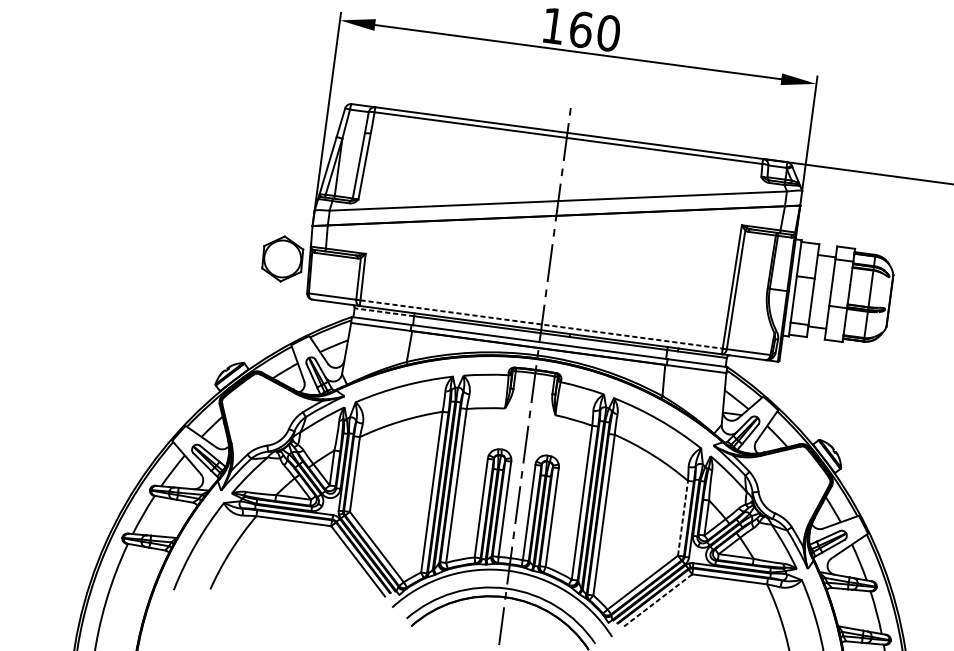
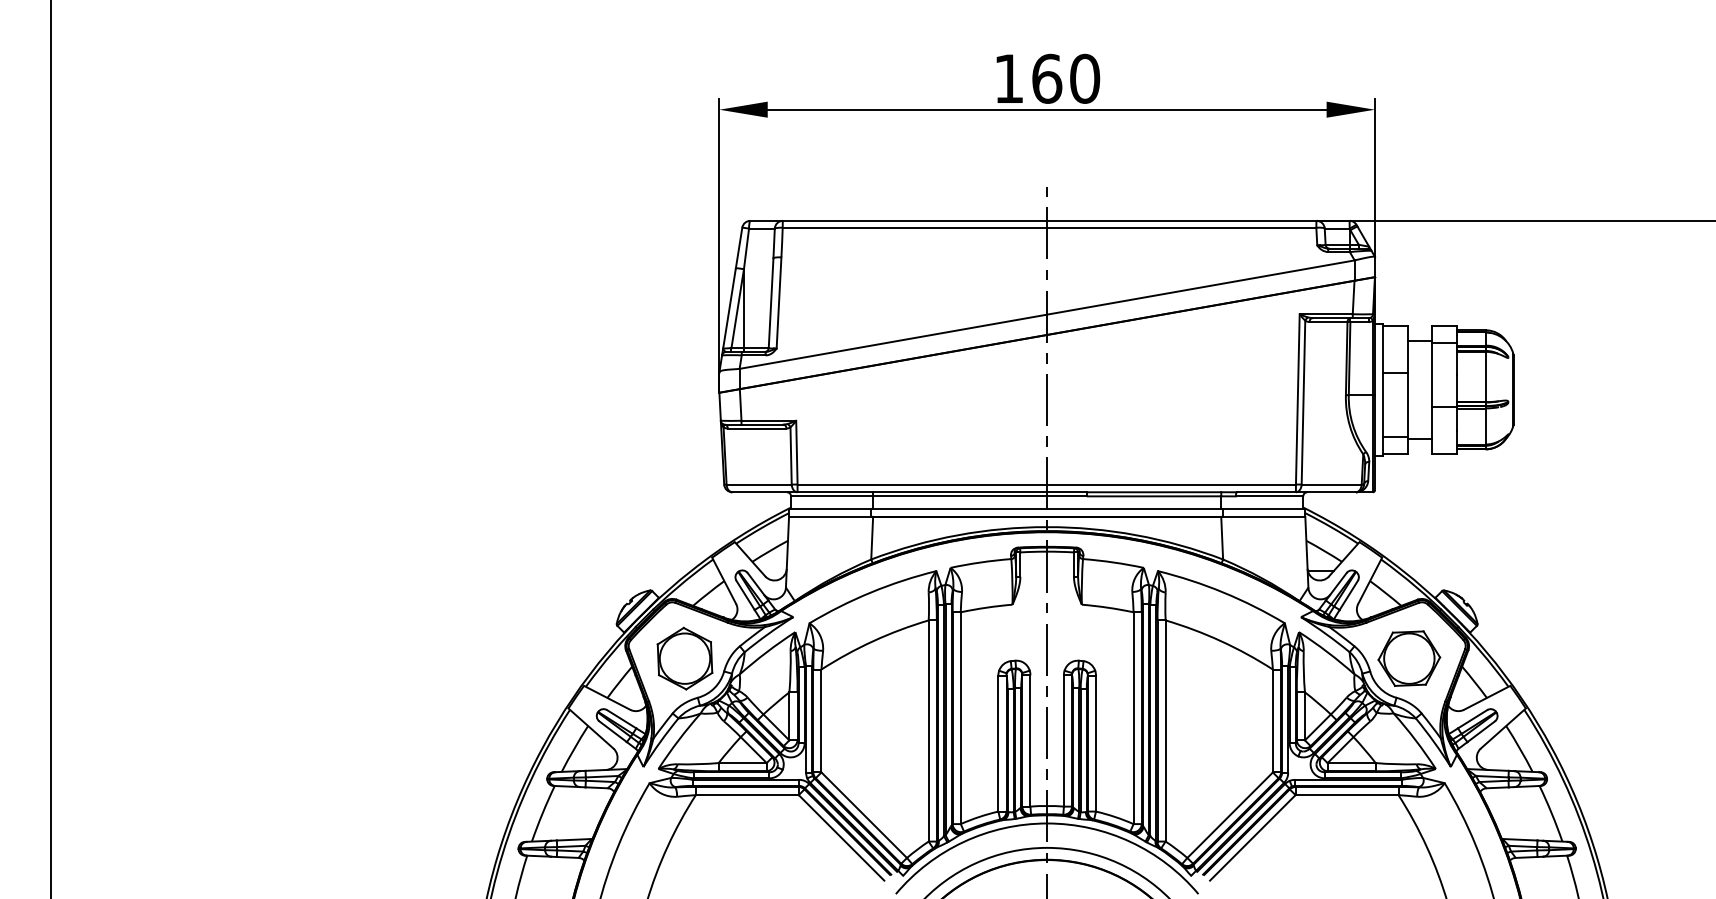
part: (282, 258) -> (684, 658), moved
line: (384, 312) -> (832, 496), dashed -> solid
line: (542, 324) -> (1047, 484), dashed -> solid
part: (788, 486) -> (1409, 658), added
line: (682, 517) -> (1272, 720), dashed -> solid
line: (656, 601) -> (1252, 838), dashed -> solid

